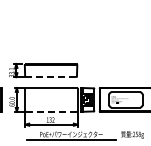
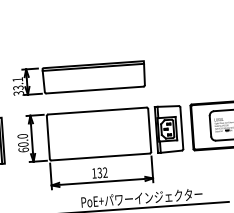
line: (50, 77) -> (93, 90), dashed -> solid
line: (51, 111) -> (100, 156), dashed -> solid

